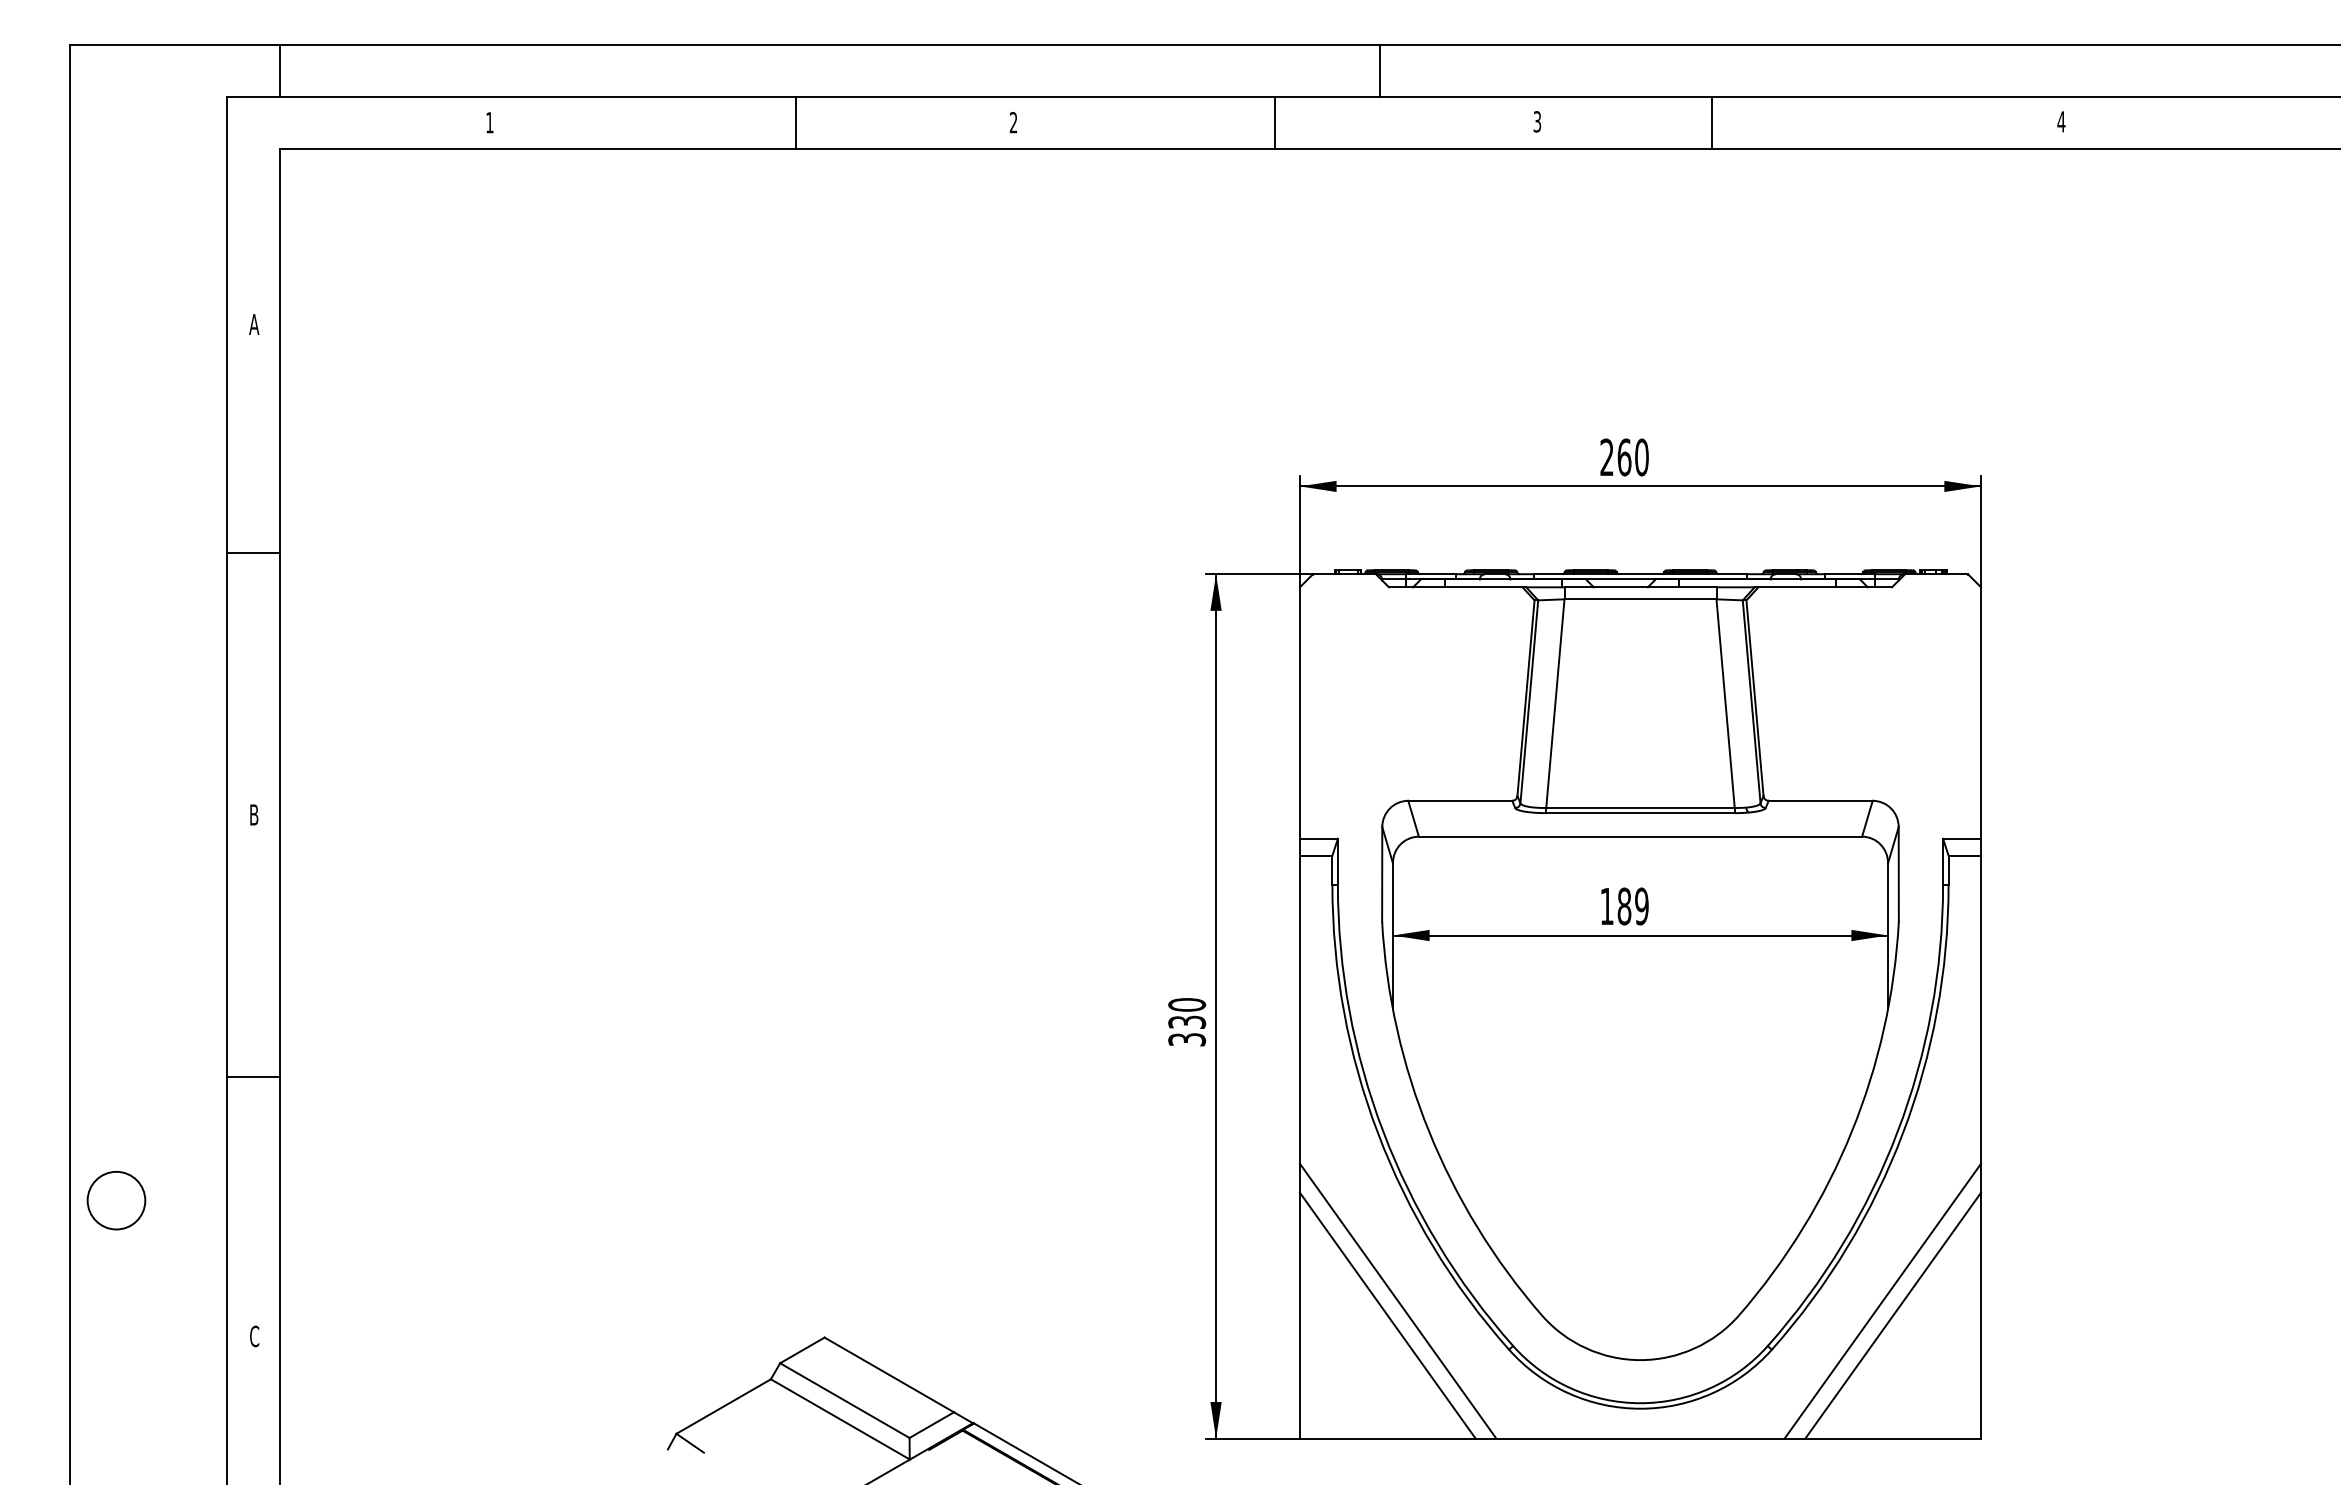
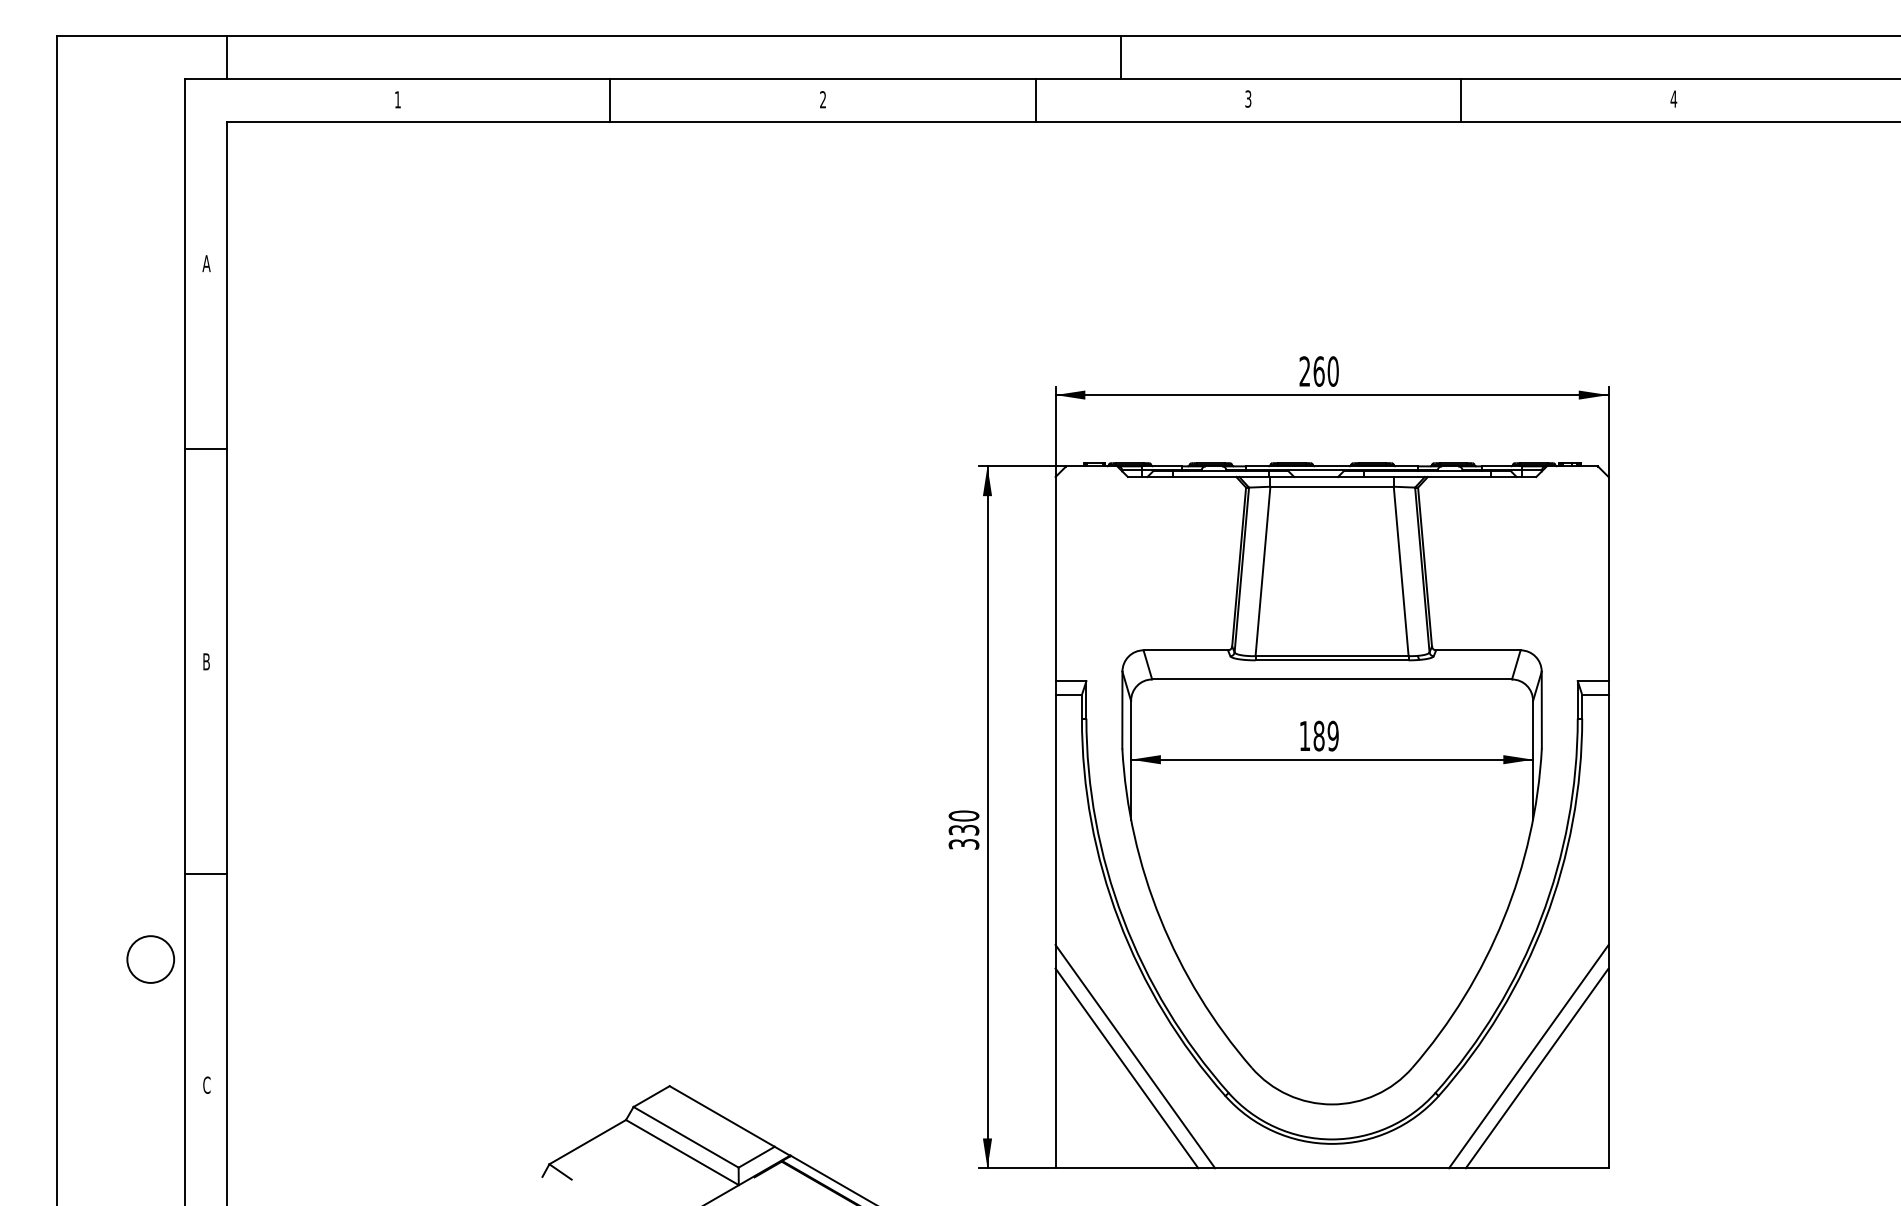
line: (796, 123) -> (610, 100), moved
line: (1712, 123) -> (1461, 100), moved
circle: (116, 1200) -> (150, 959), moved

